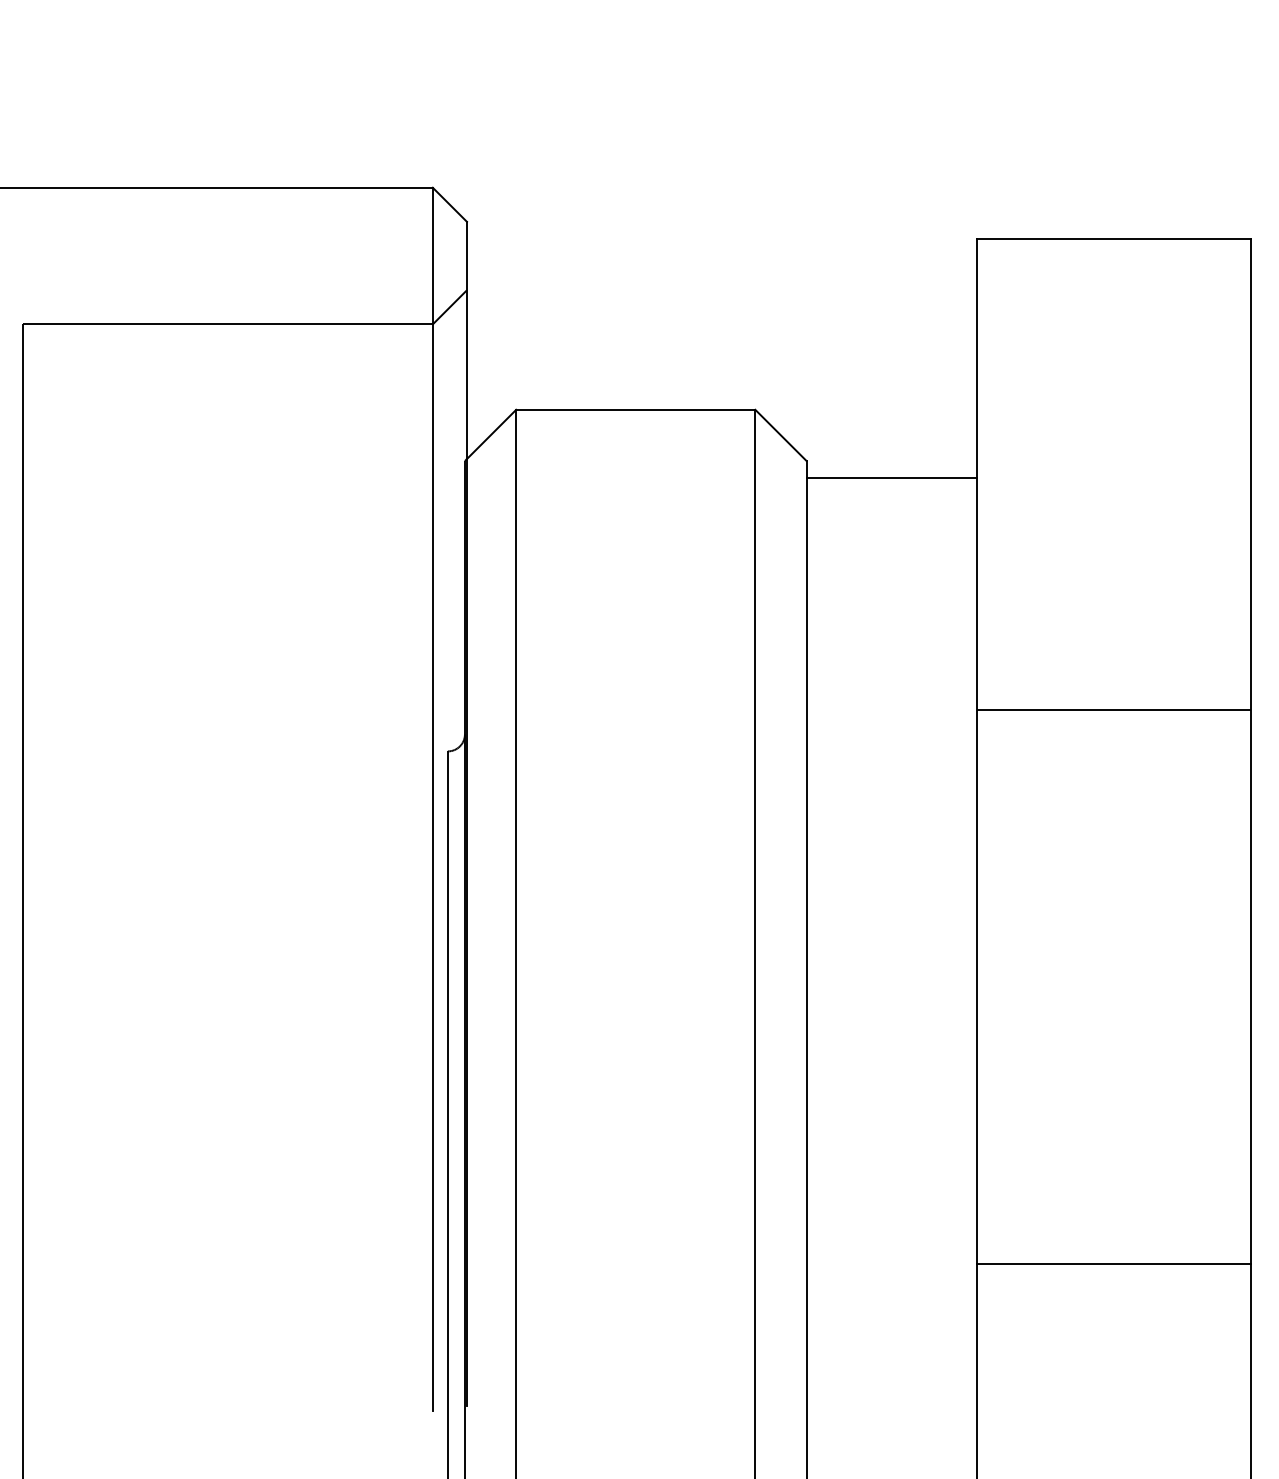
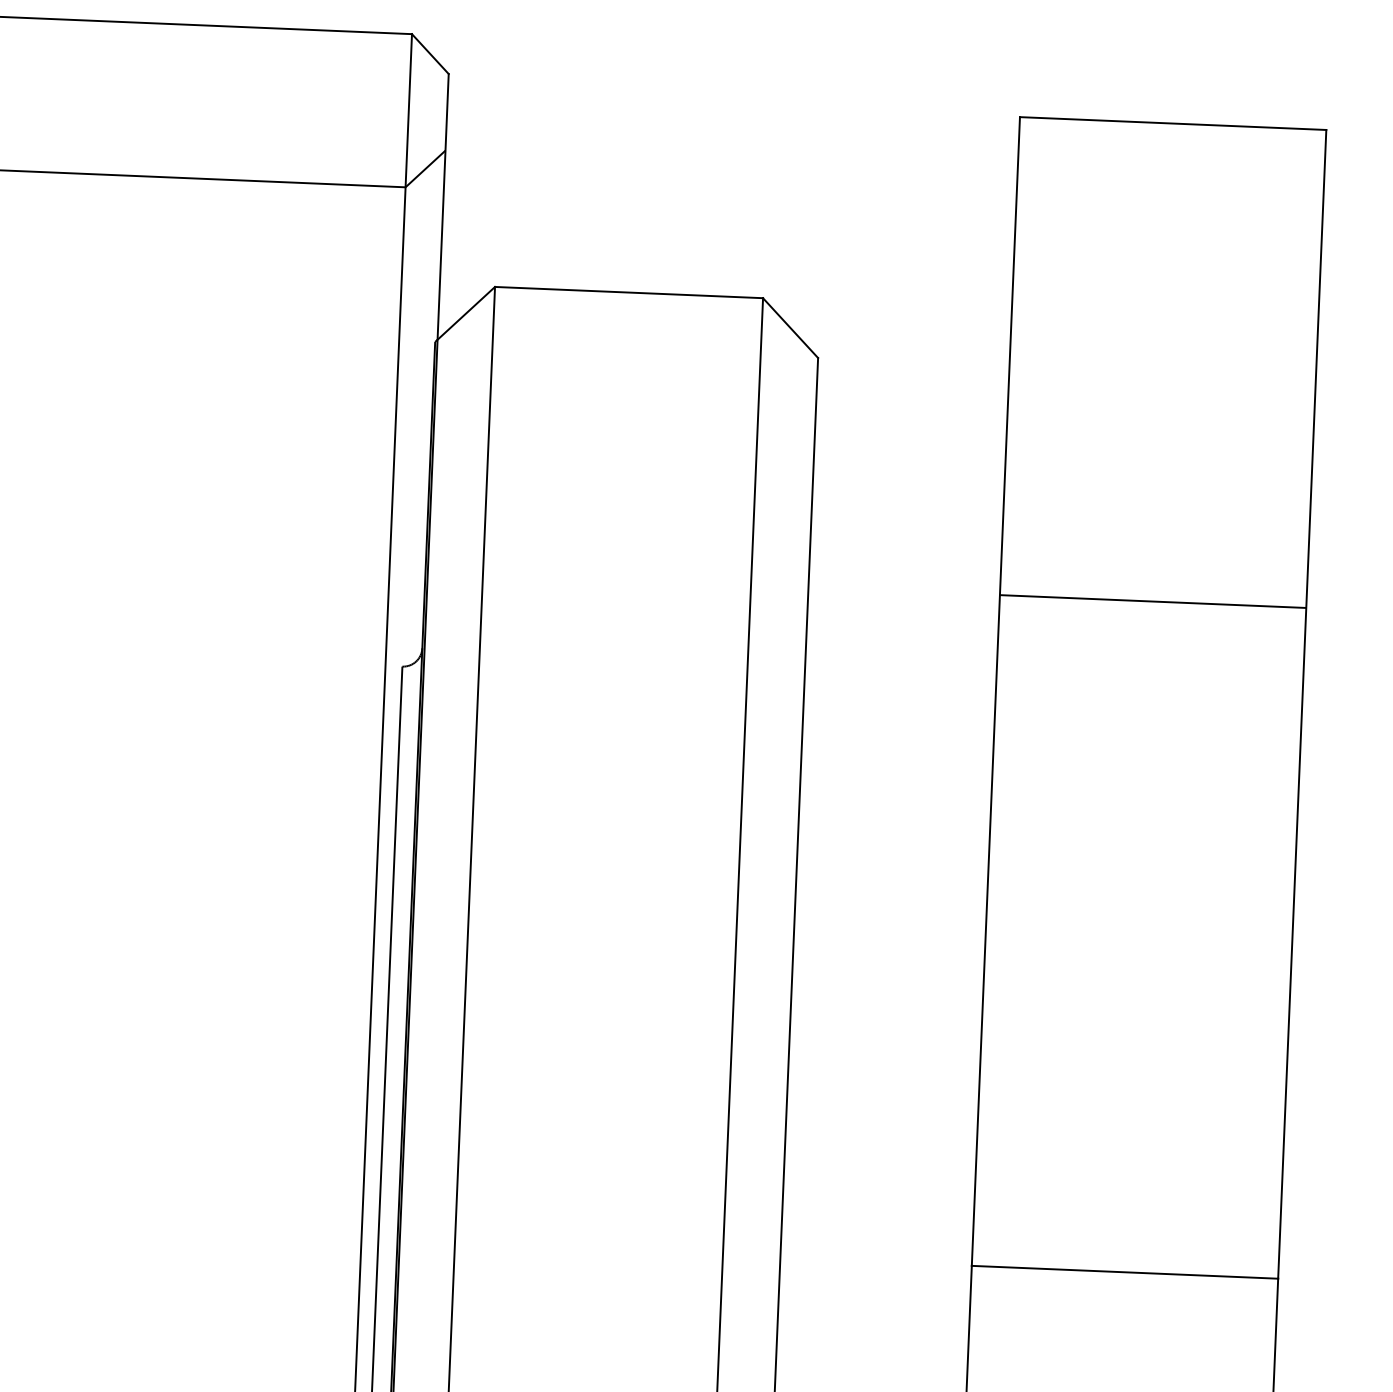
line: (891, 478) -> (912, 381), removed
line: (1113, 710) -> (1152, 601), moved

